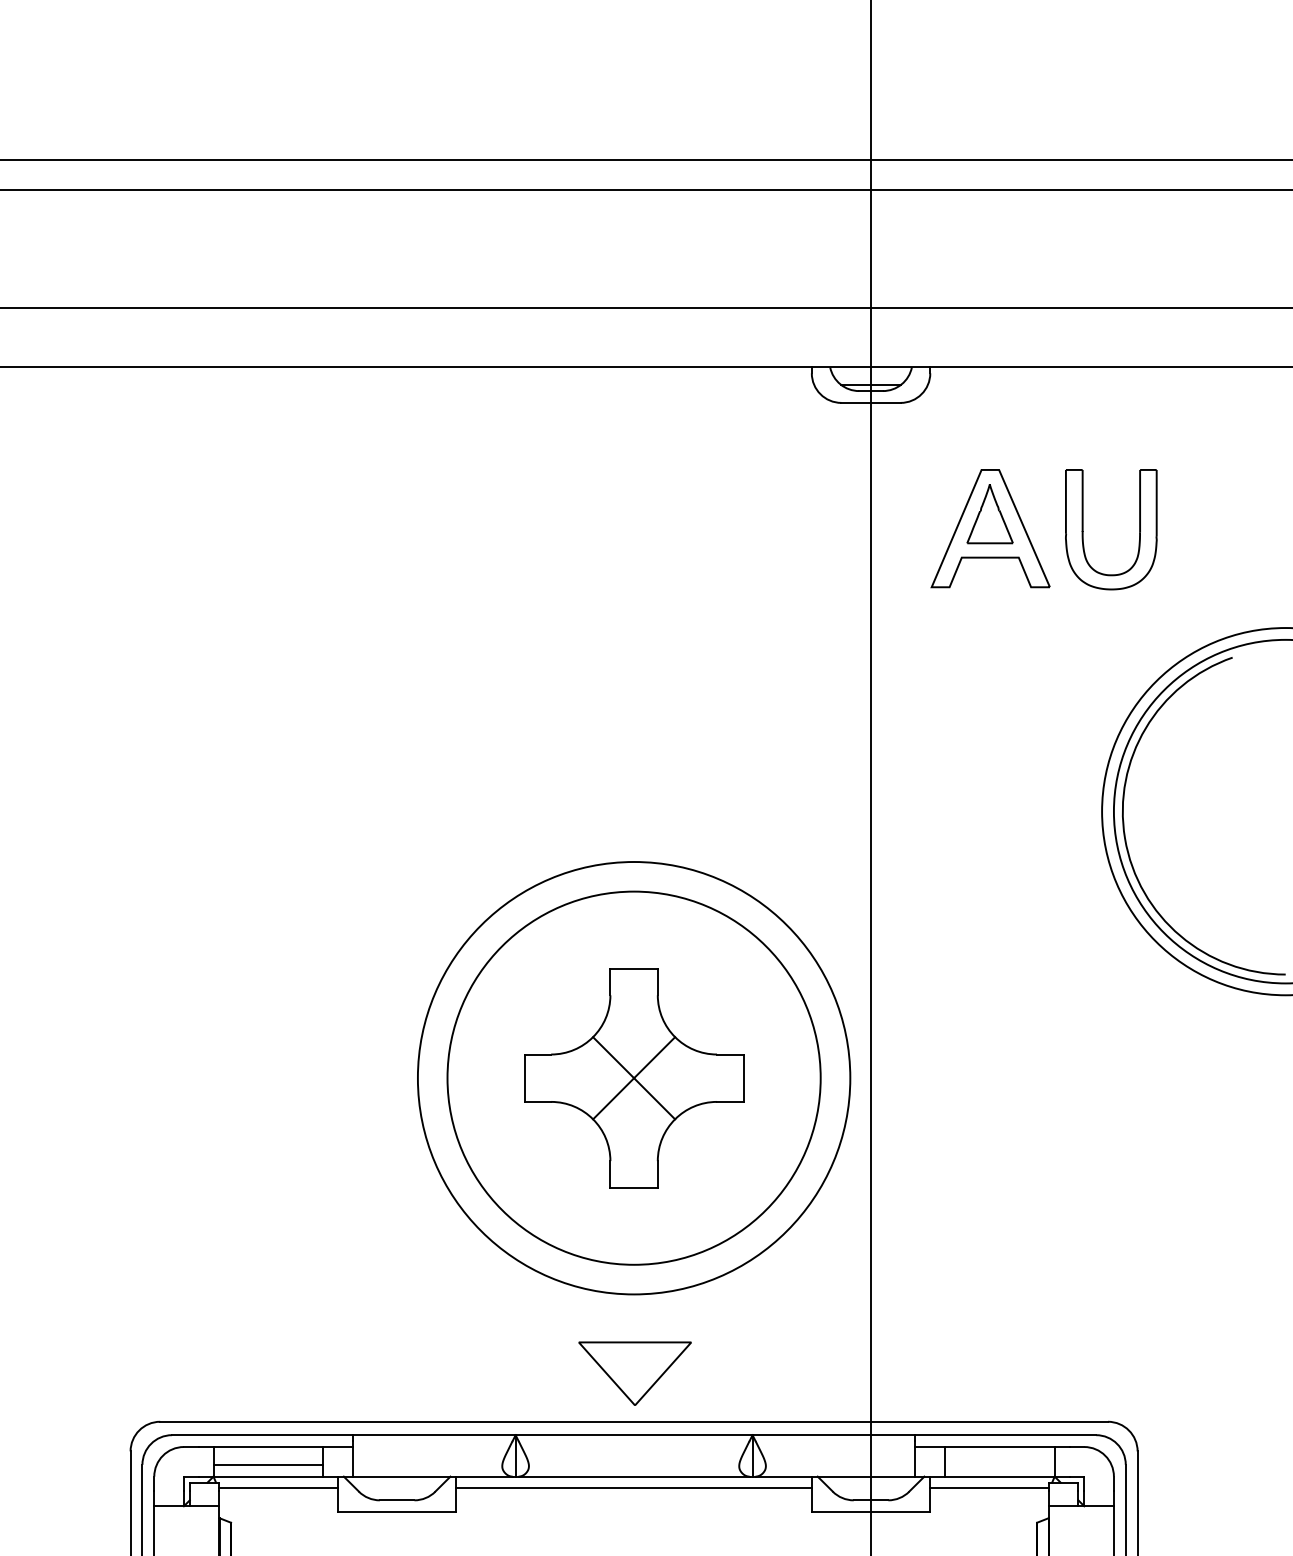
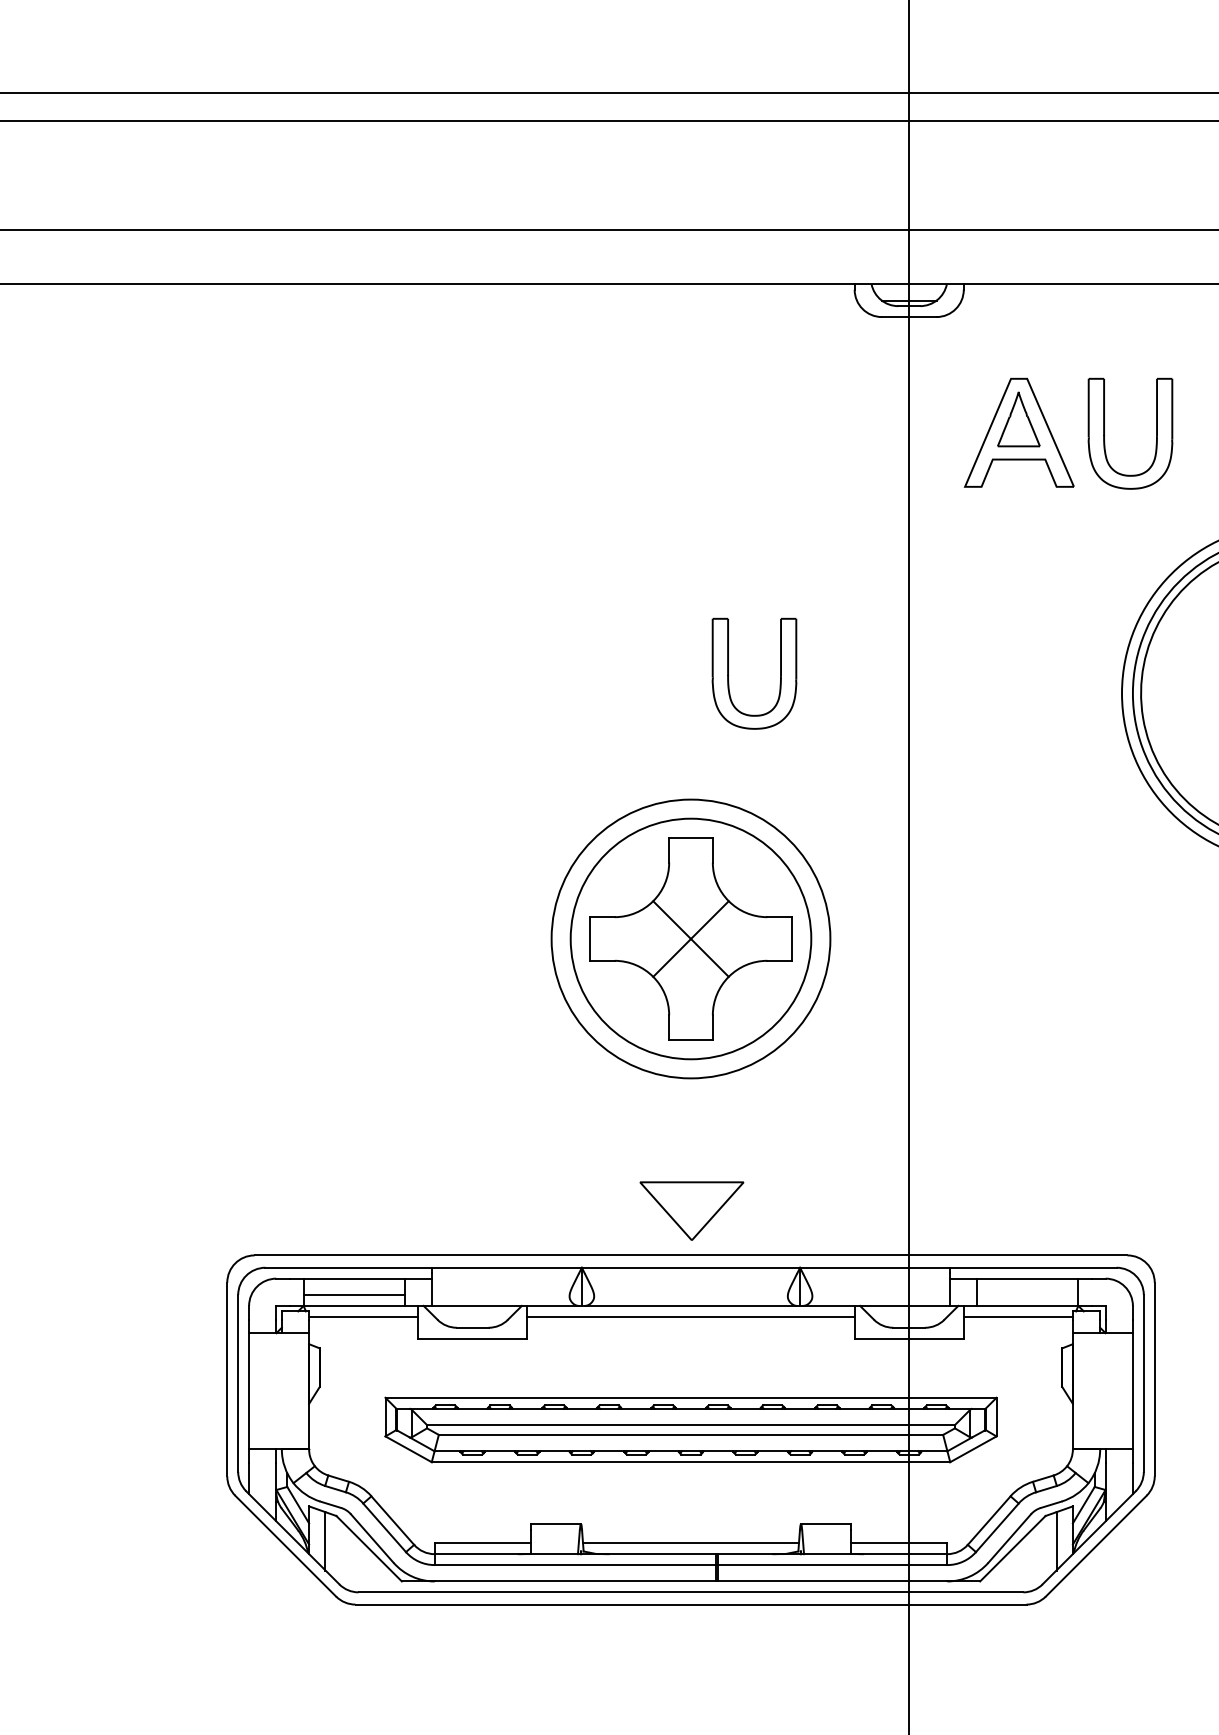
part: (675, 792) -> (729, 675), added
circle: (633, 1077) -> (690, 938), size x0.7
circle: (633, 1077) -> (690, 938), size x0.7

